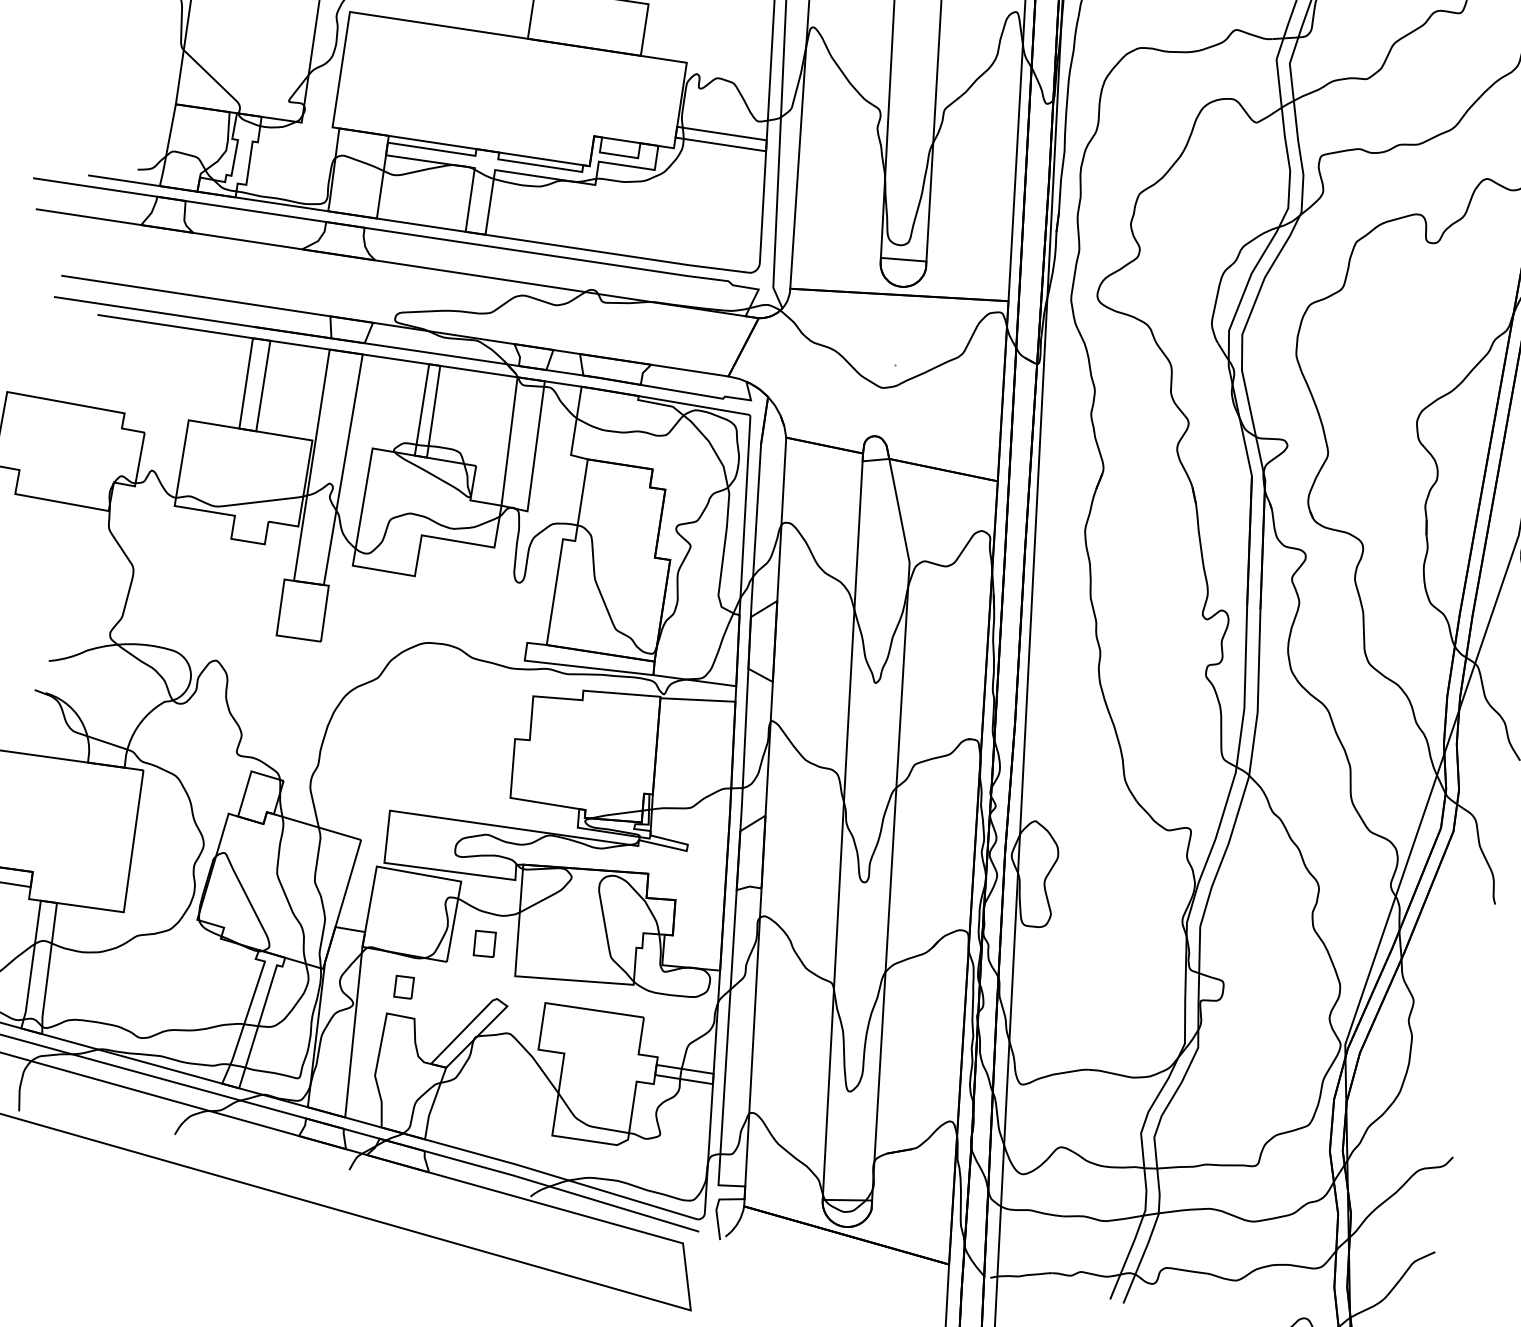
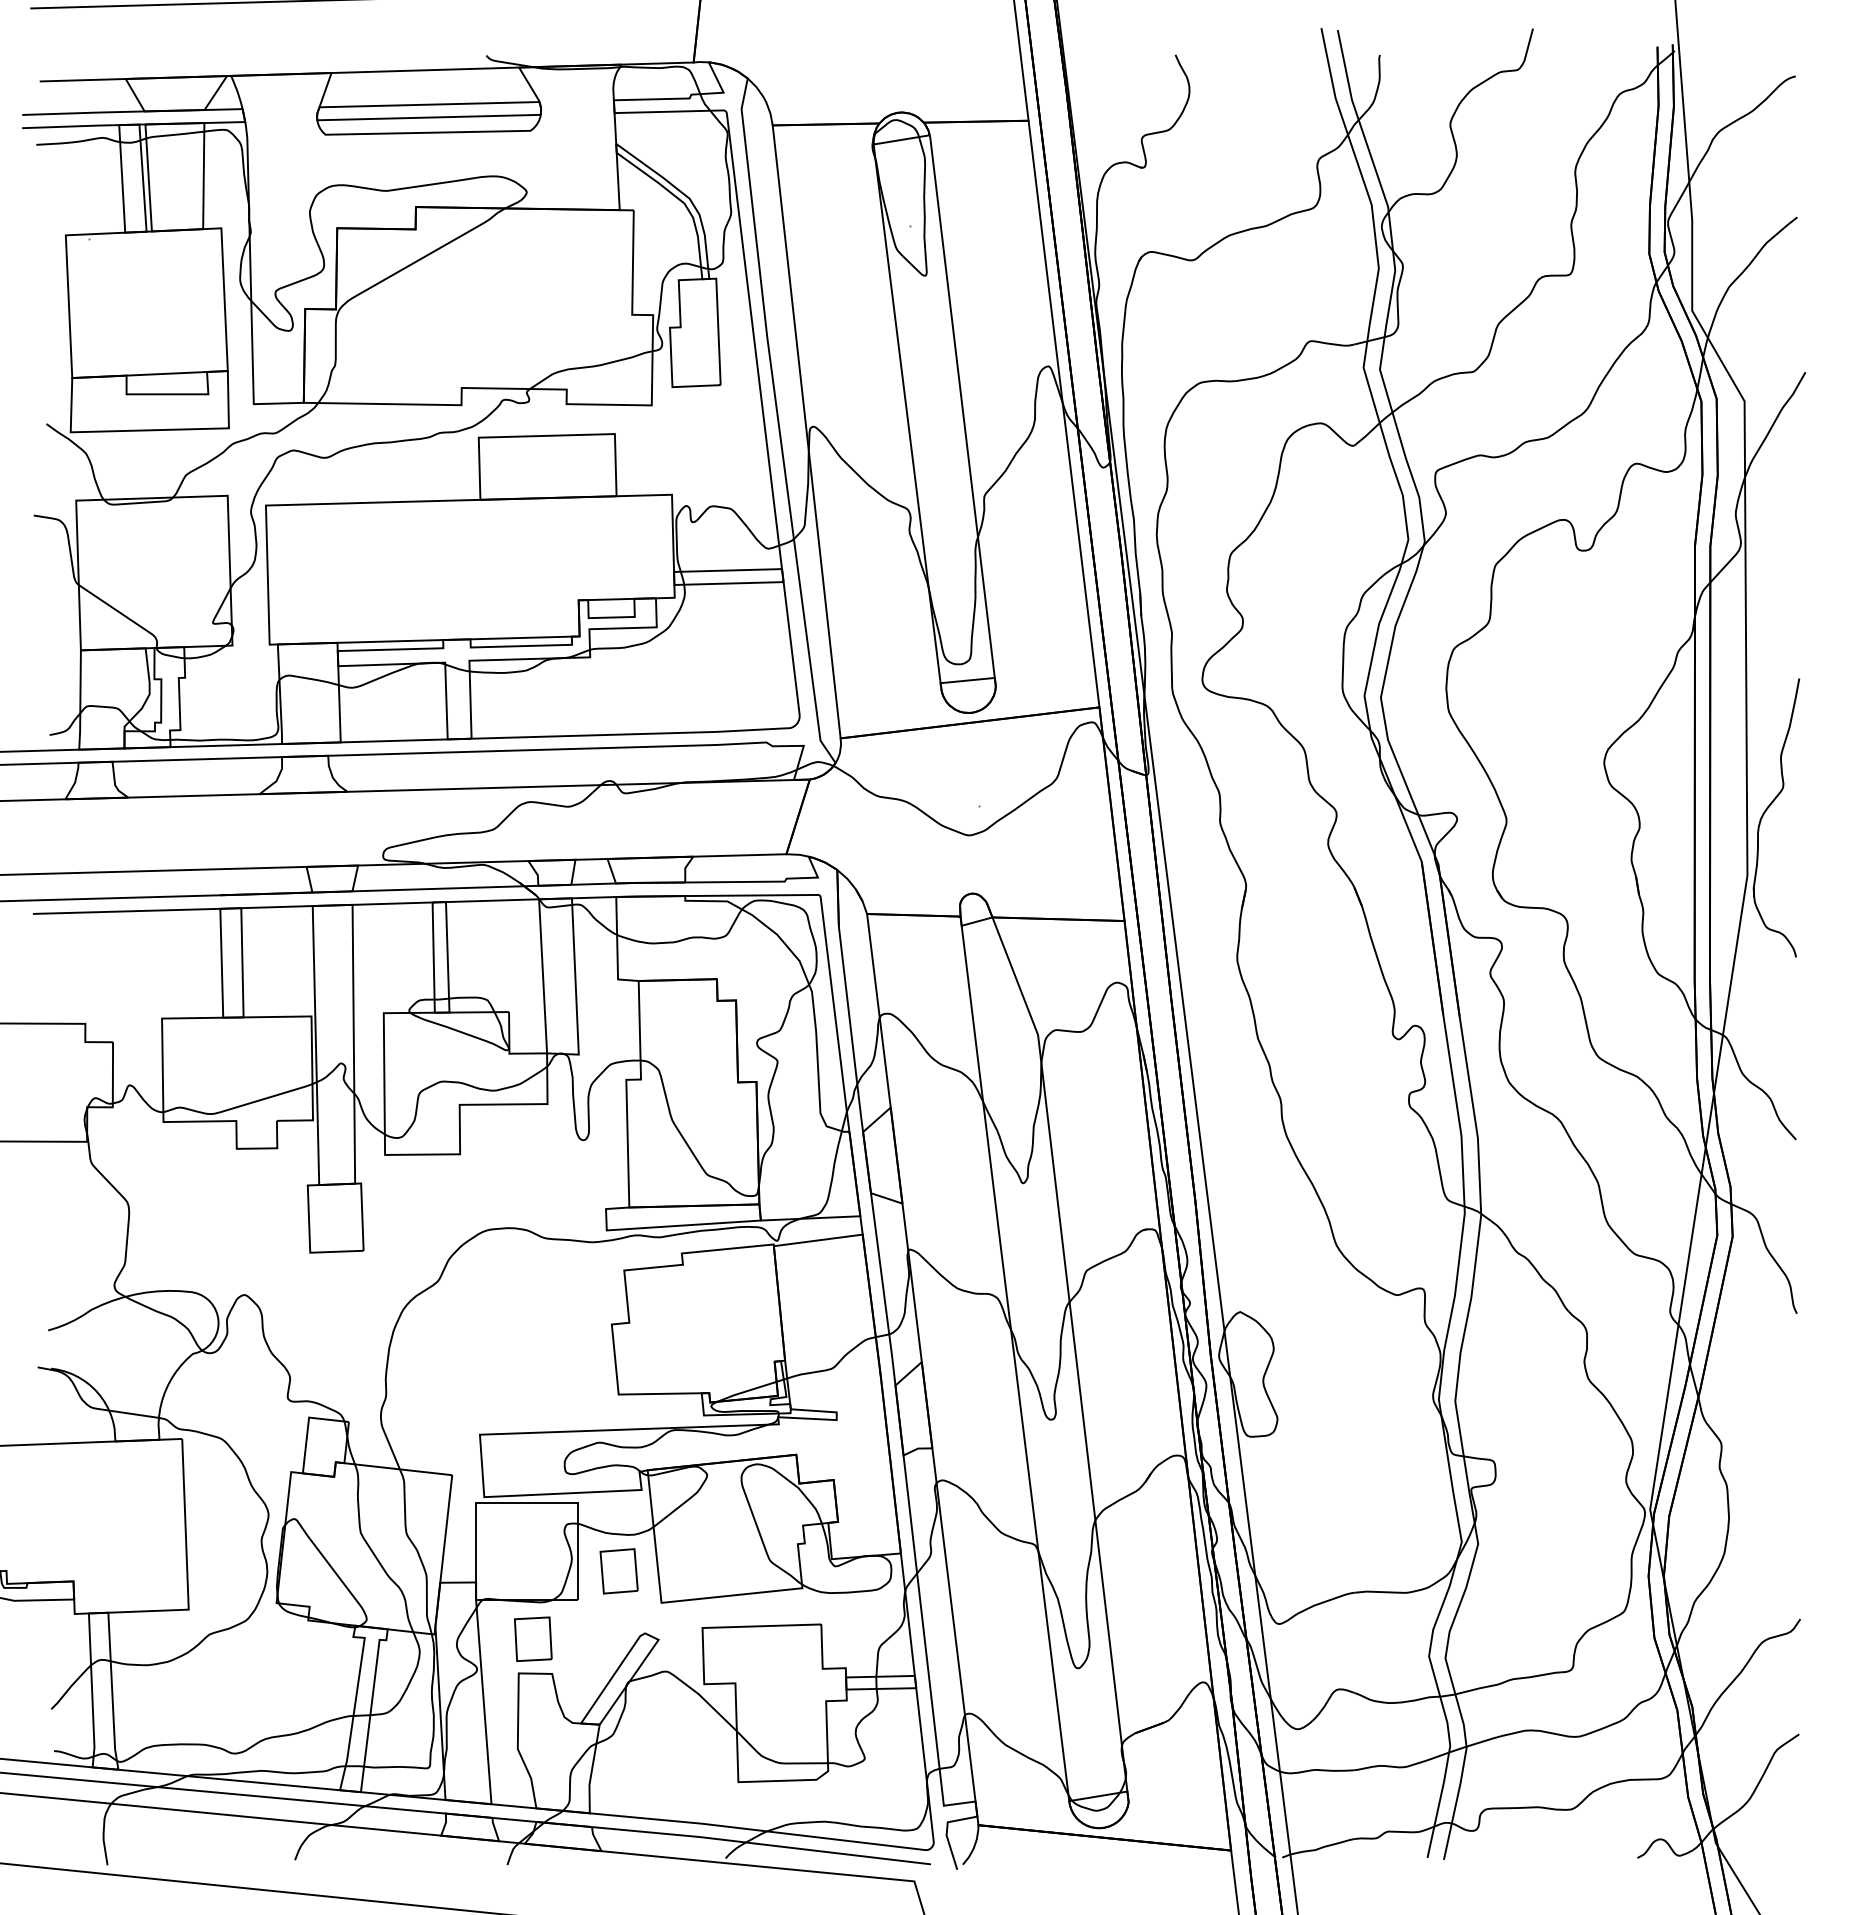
part: (484, 943) -> (618, 1571), size x1.43
part: (404, 986) -> (533, 1638), size x1.67

